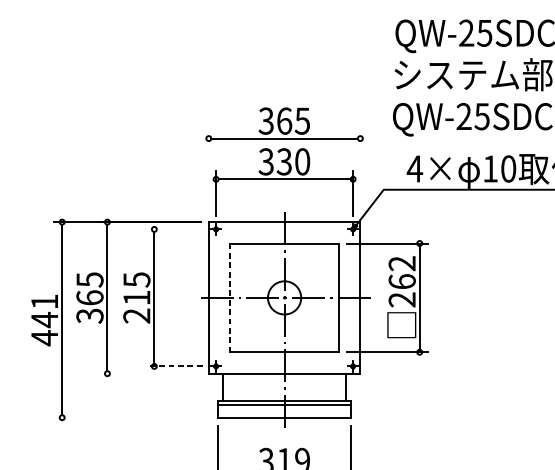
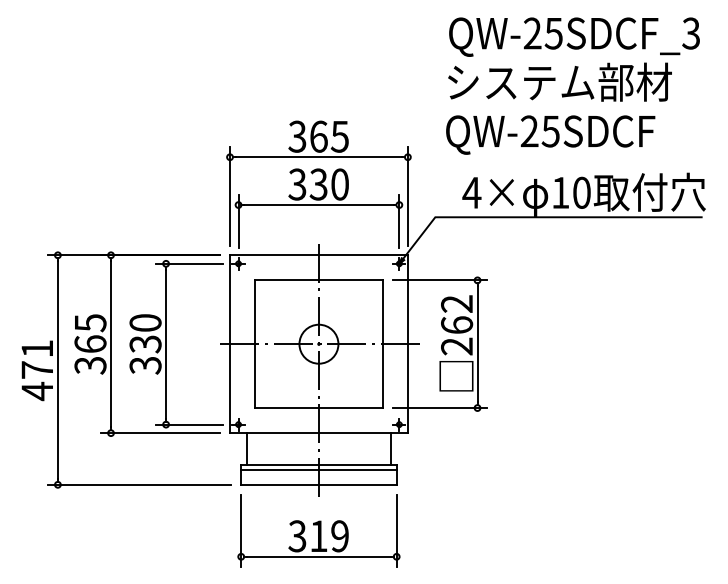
line: (209, 172) -> (230, 196), added
line: (360, 172) -> (407, 196), added
line: (174, 229) -> (189, 263), added
text: (136, 298) -> (145, 344), 215 -> 330
line: (230, 298) -> (255, 344), dashed -> solid
text: (43, 319) -> (36, 369), 441 -> 471
line: (174, 366) -> (189, 424), dashed -> solid
line: (149, 373) -> (160, 433), added
line: (131, 417) -> (139, 484), added

